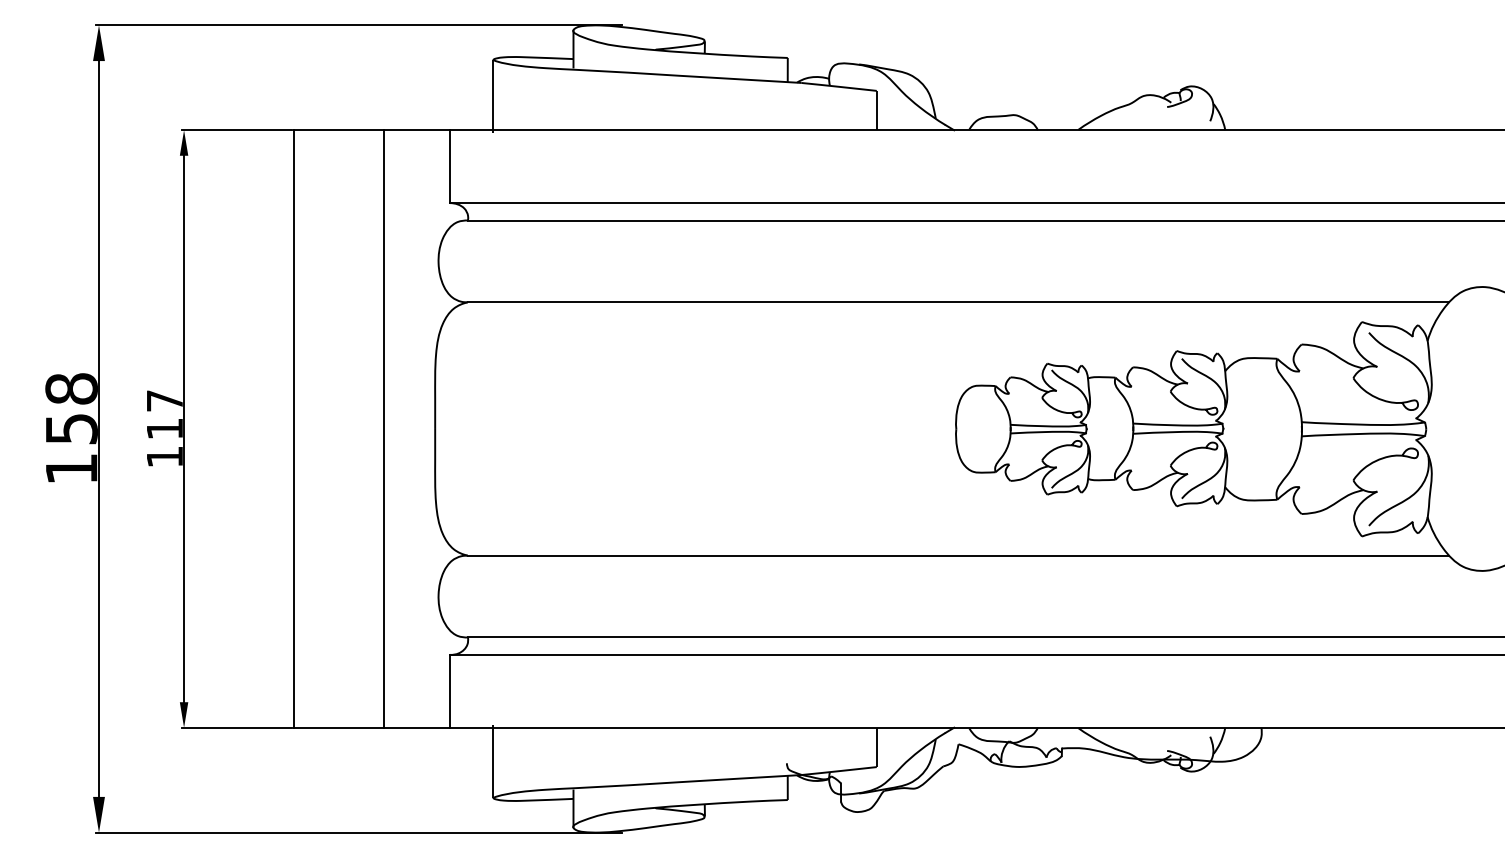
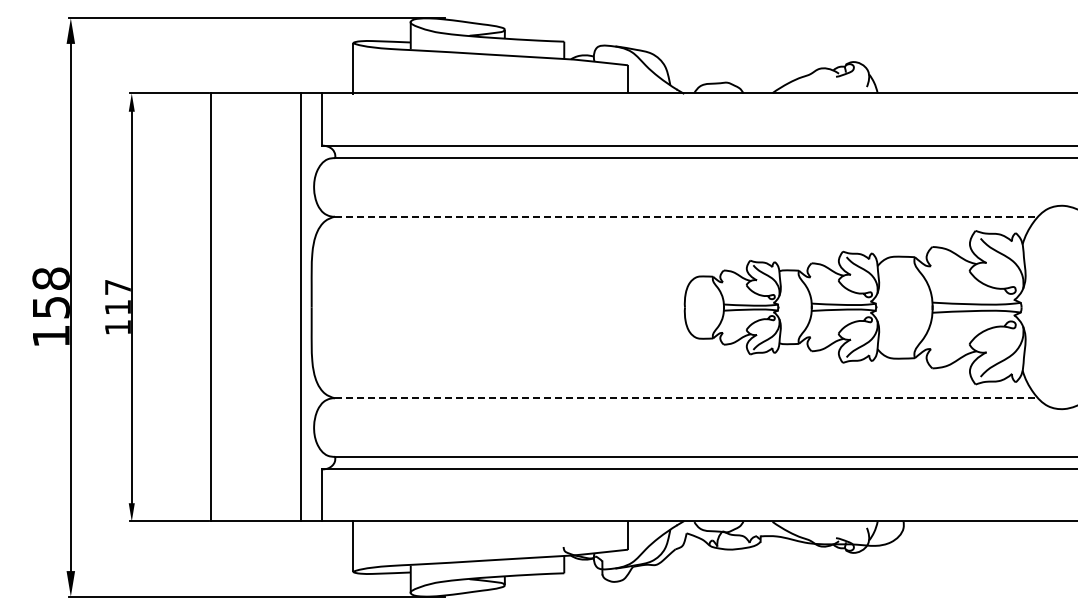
line: (958, 301) -> (686, 216), solid -> dashed
line: (384, 429) -> (301, 307), moved
line: (958, 556) -> (686, 398), solid -> dashed

